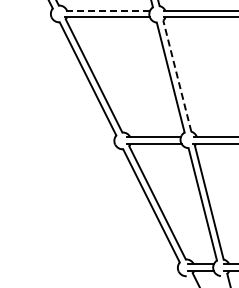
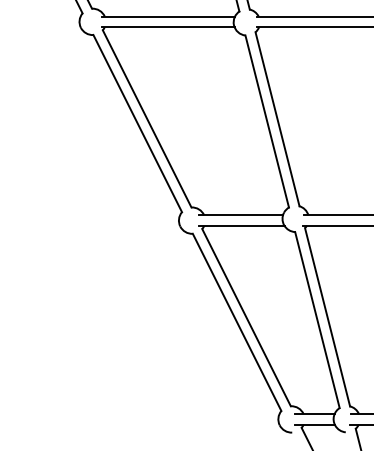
line: (107, 10) -> (168, 16), dashed -> solid
line: (177, 75) -> (277, 118), dashed -> solid

